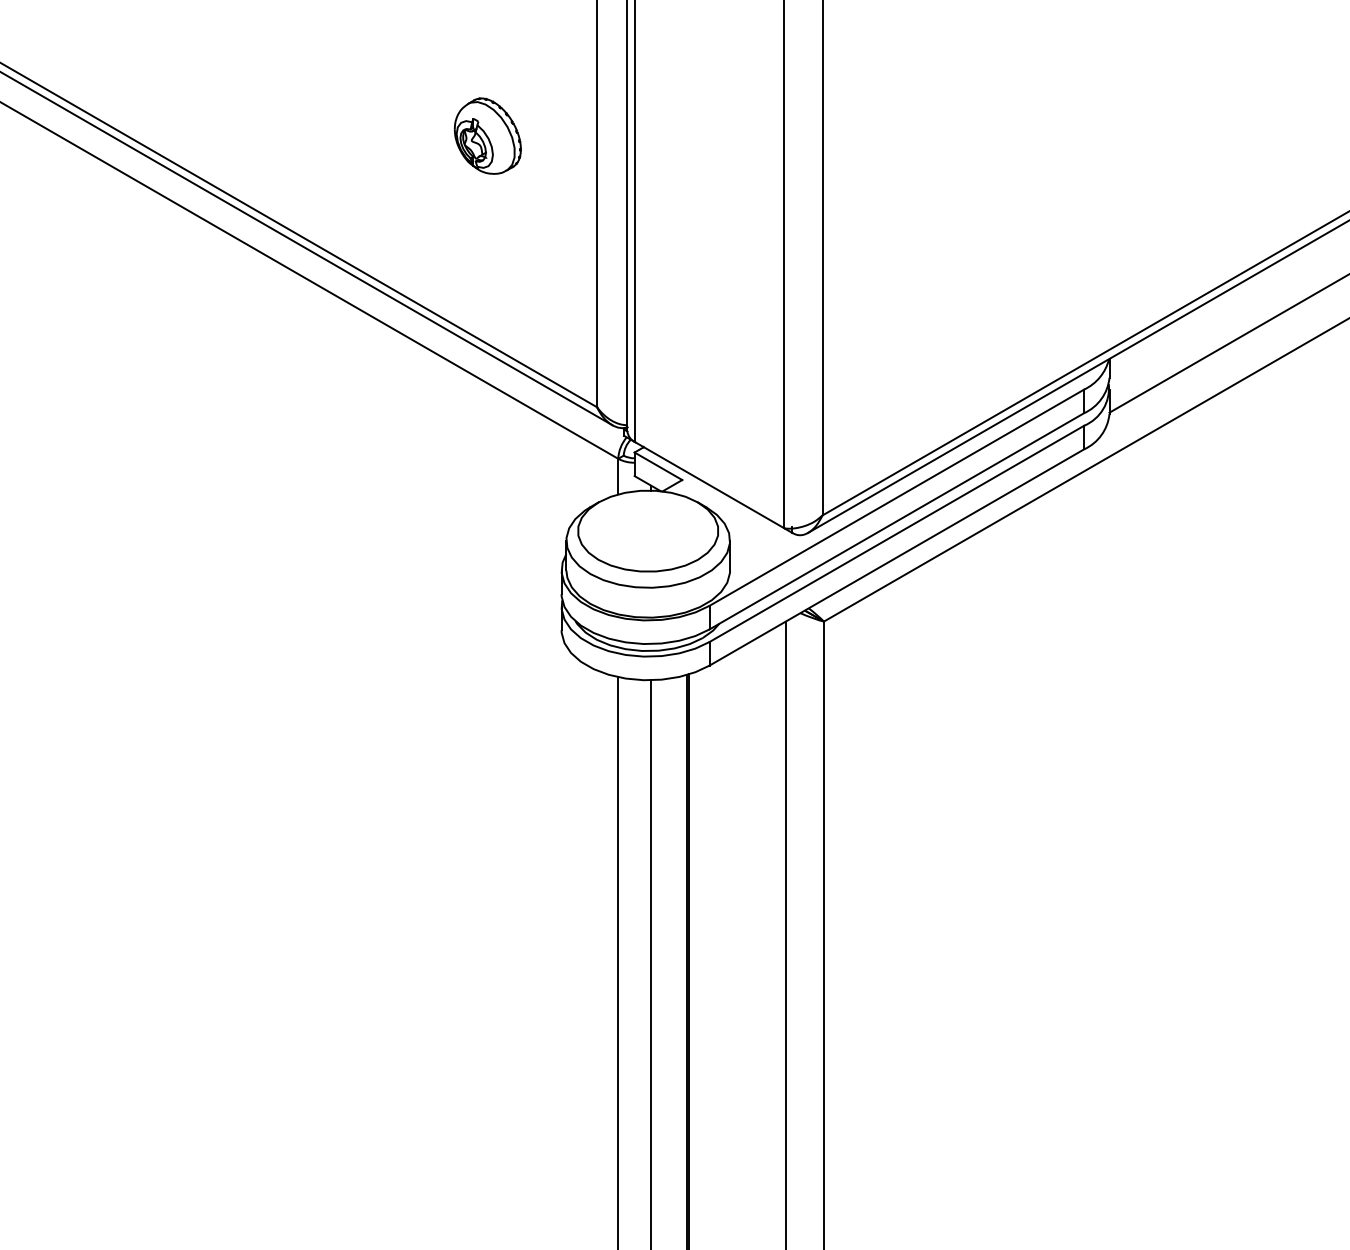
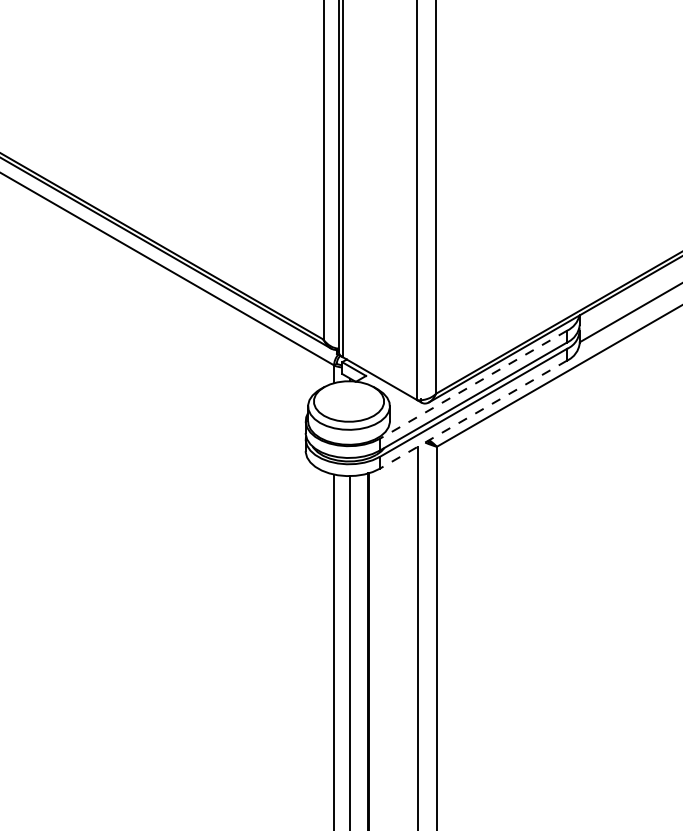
part: (487, 135) -> (268, 203), removed
line: (895, 499) -> (472, 385), solid -> dashed
line: (895, 557) -> (472, 414), solid -> dashed

